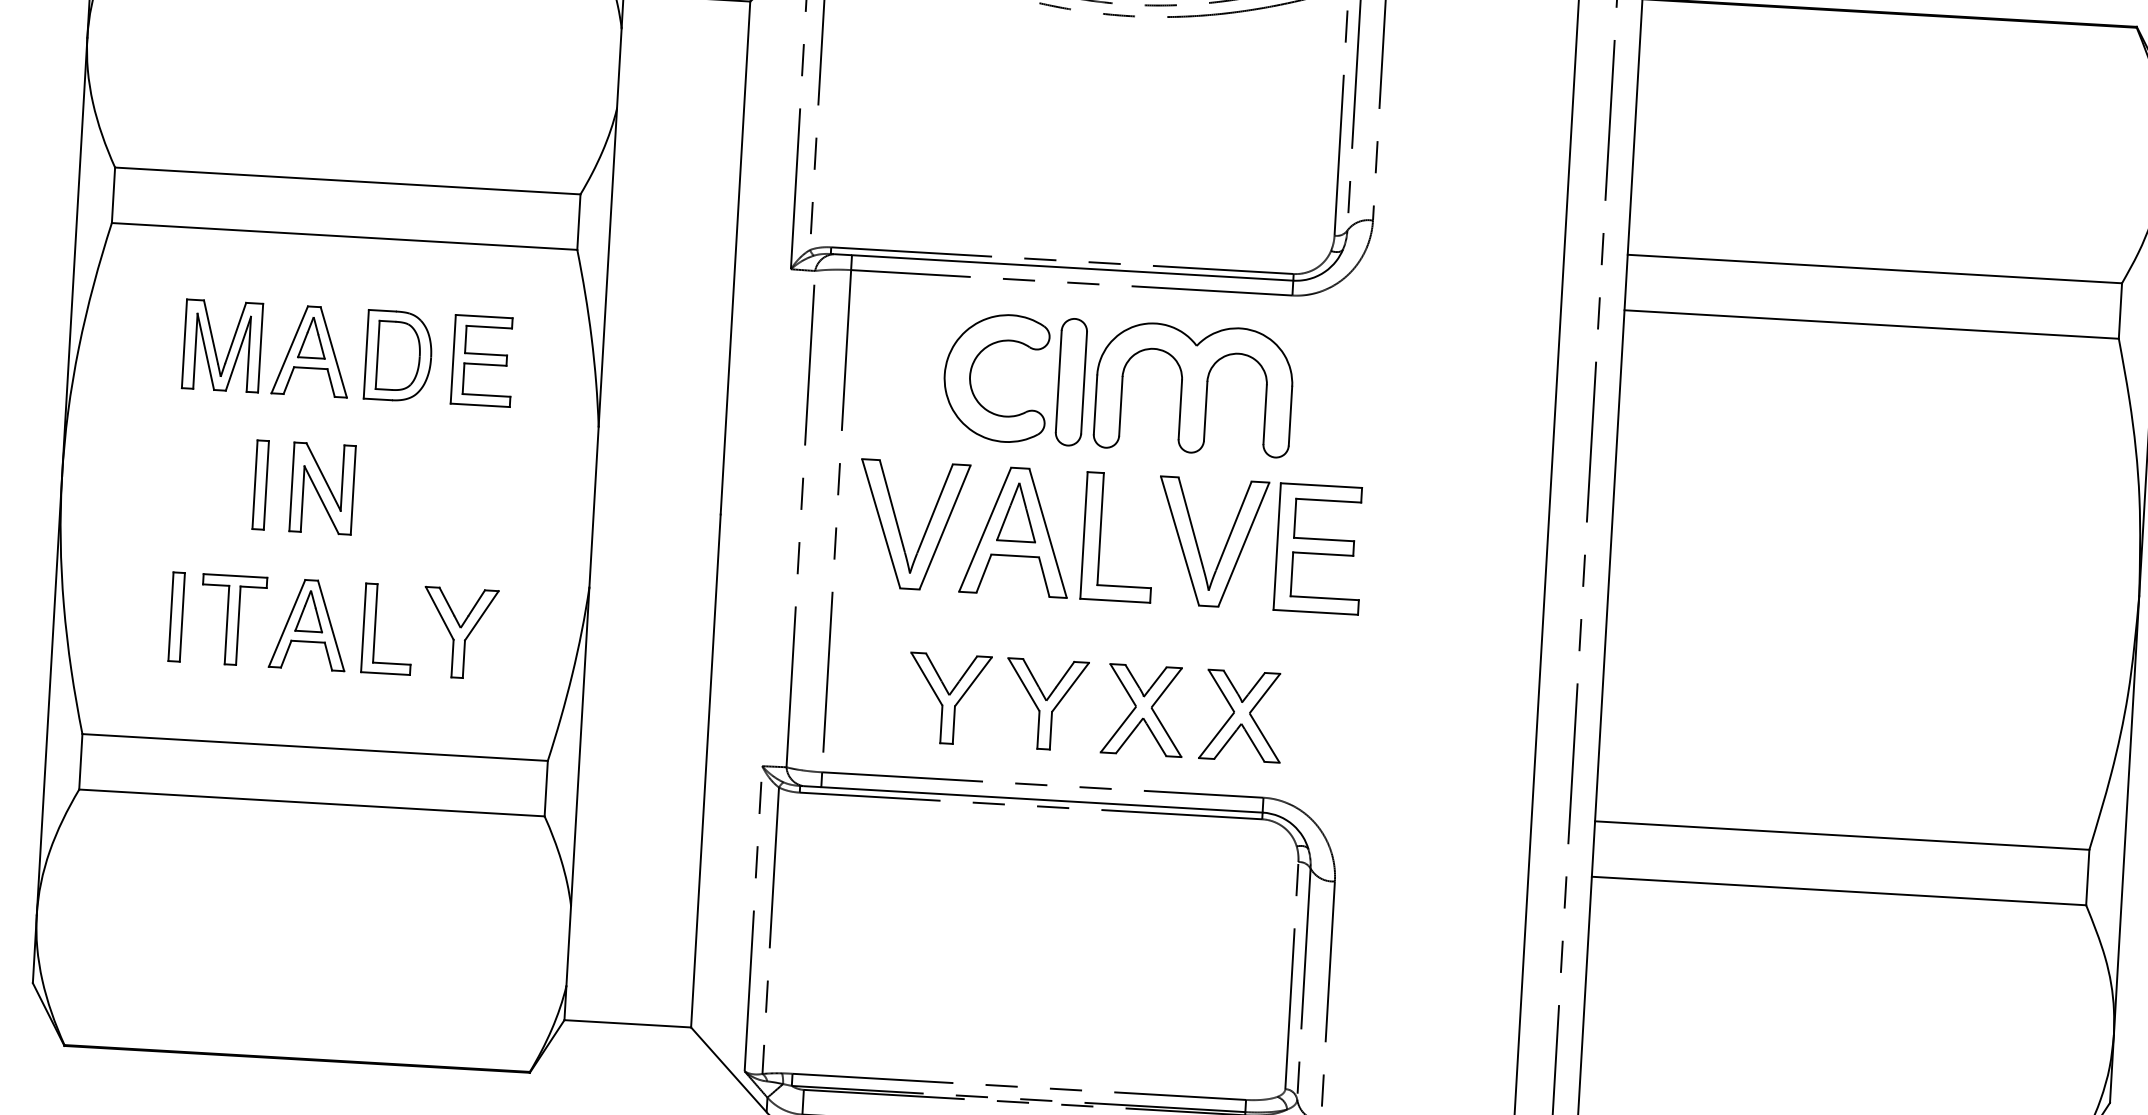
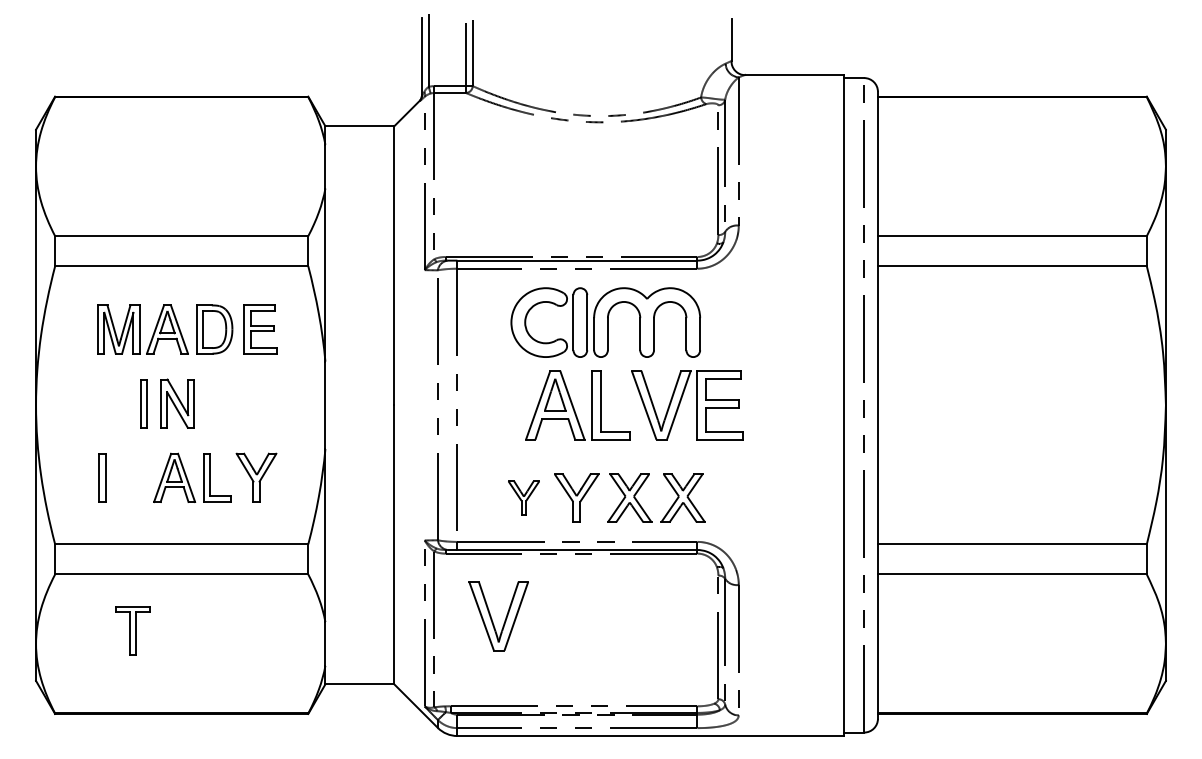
part: (900, 528) -> (492, 618), moved
part: (231, 619) -> (132, 630), moved
part: (948, 697) -> (523, 497), size x0.7

